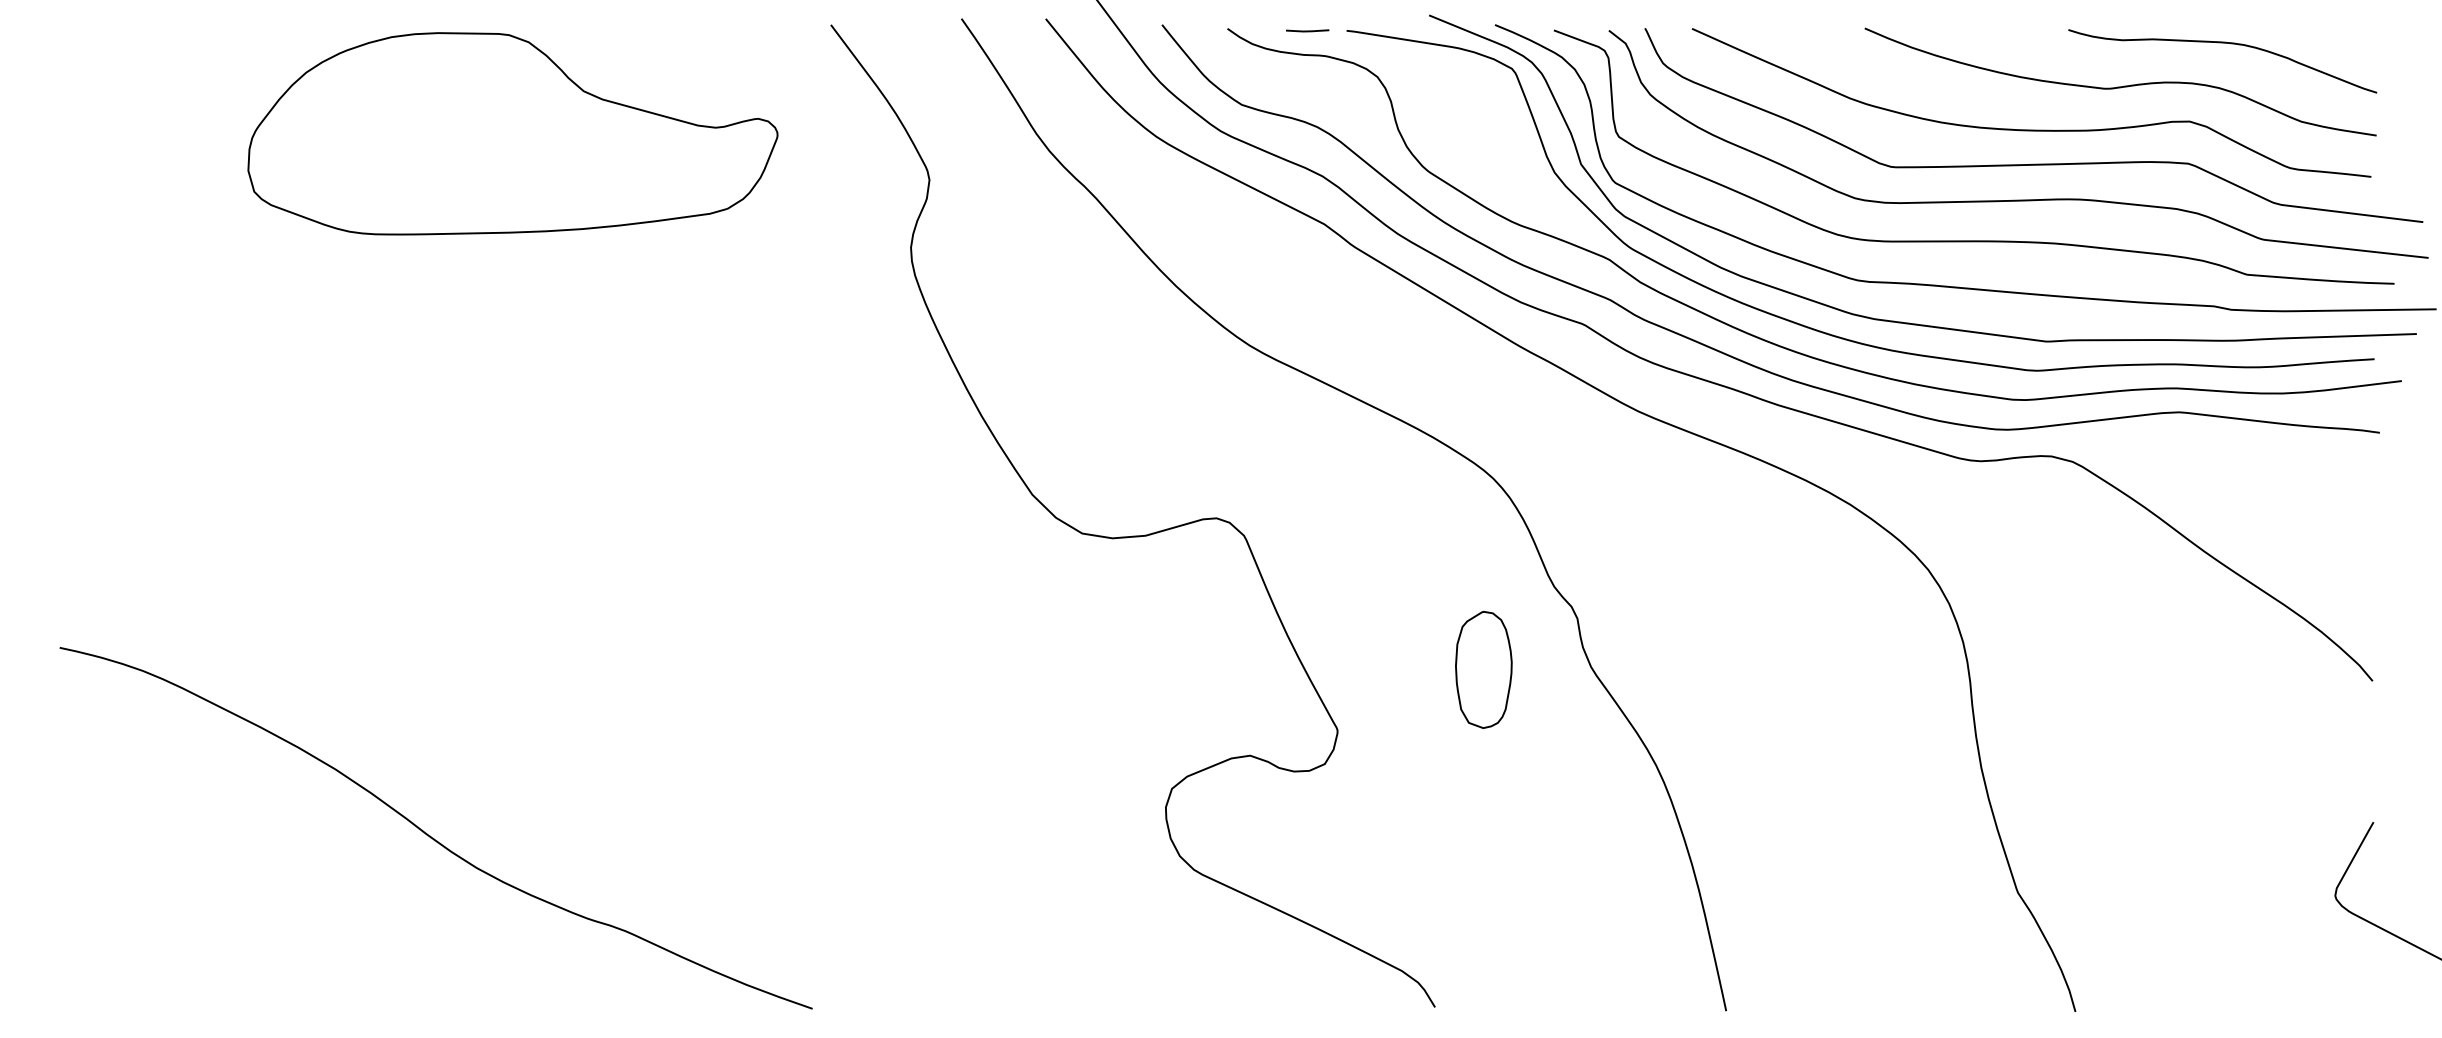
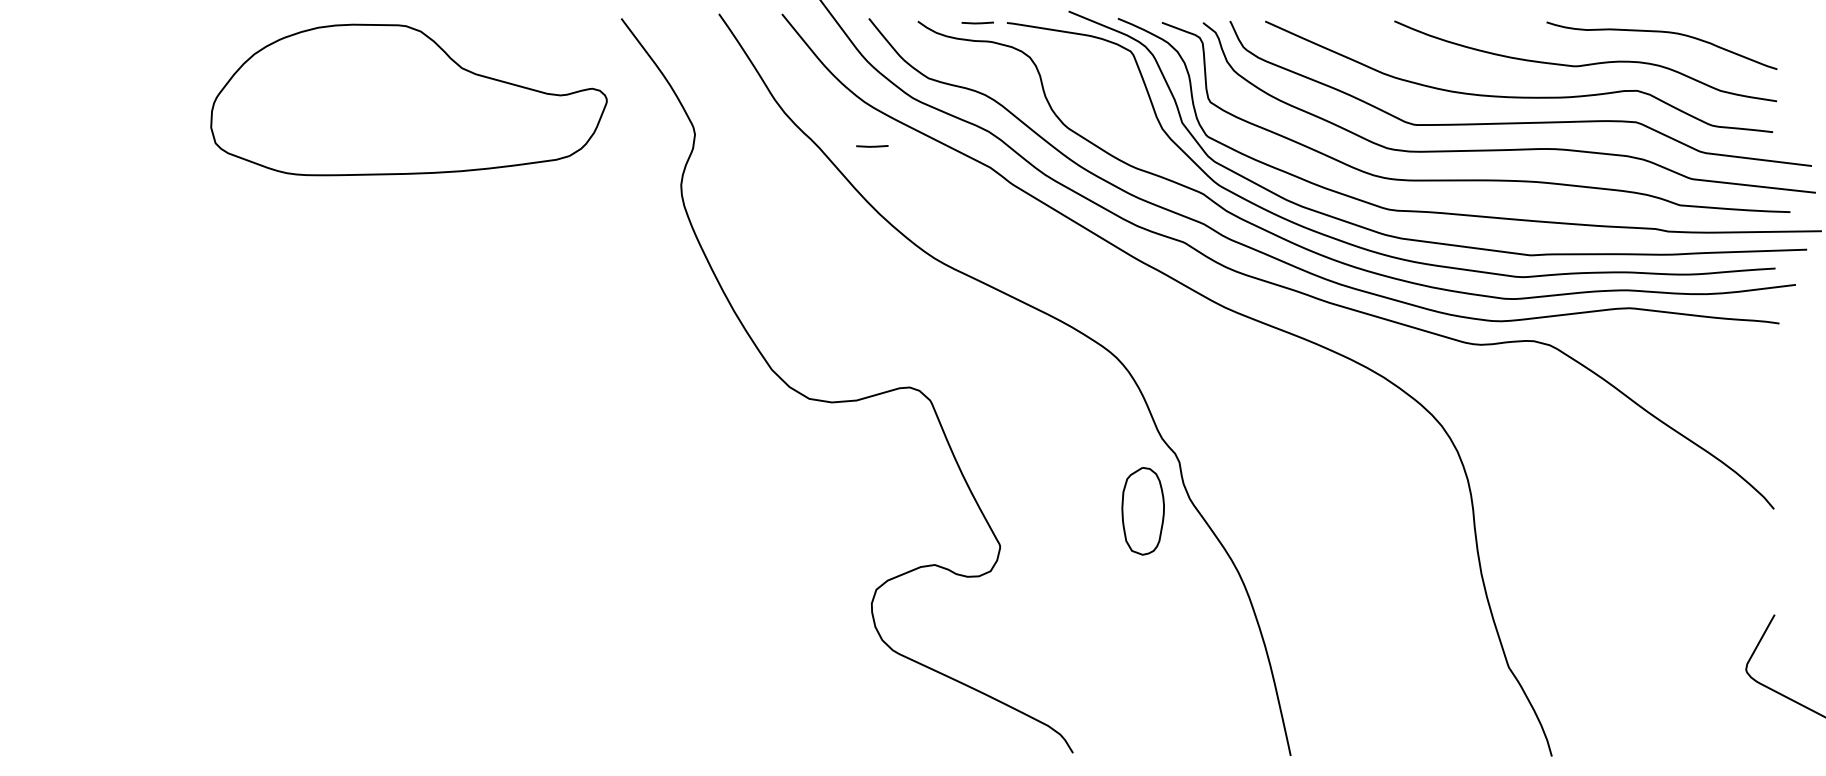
part: (512, 133) -> (408, 99), moved
line: (1166, 195) -> (872, 146), added
part: (1483, 669) -> (1142, 510), moved
curve: (430, 835) -> (321, 624), removed

